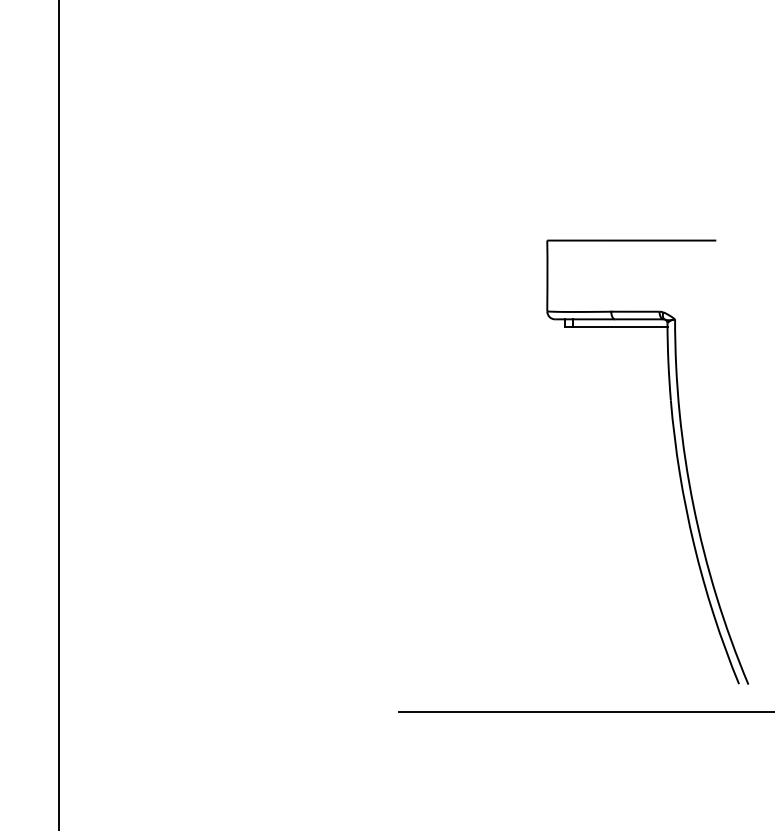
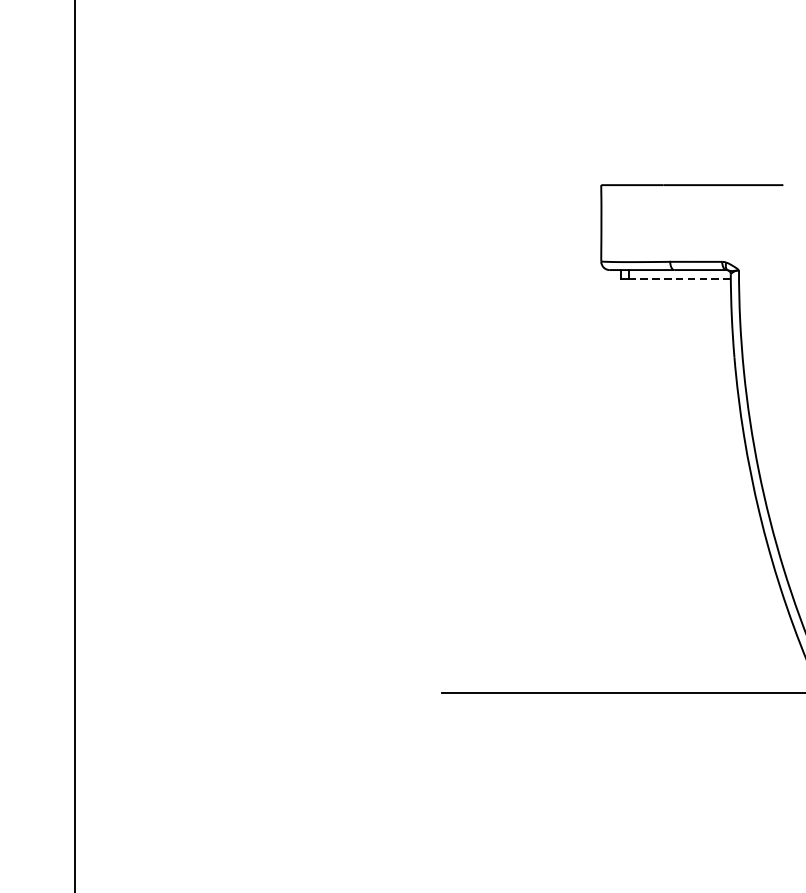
line: (619, 327) -> (679, 278), solid -> dashed

